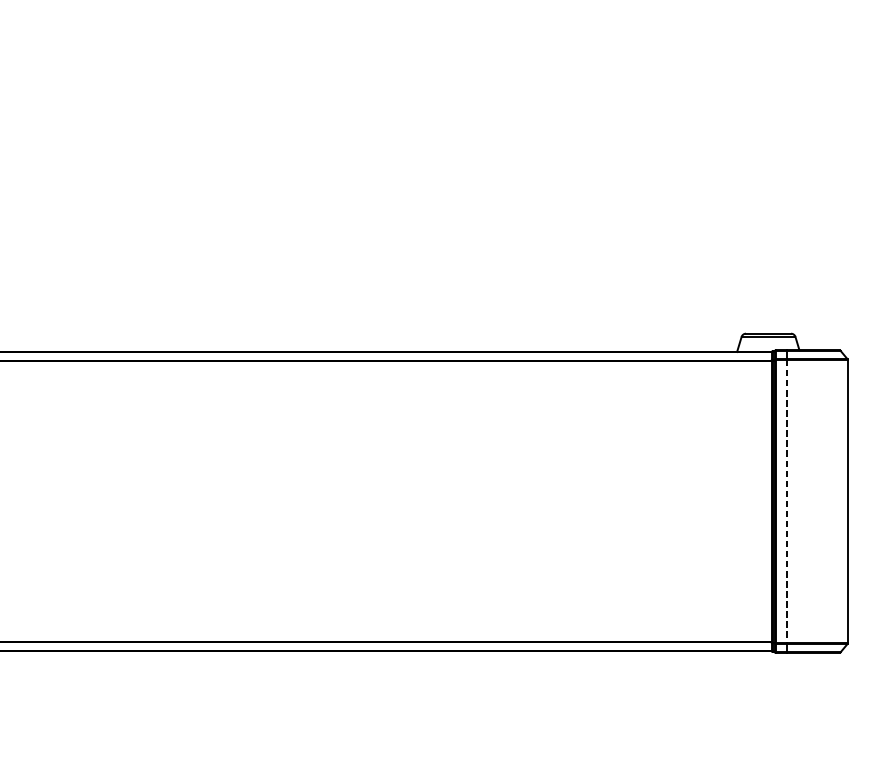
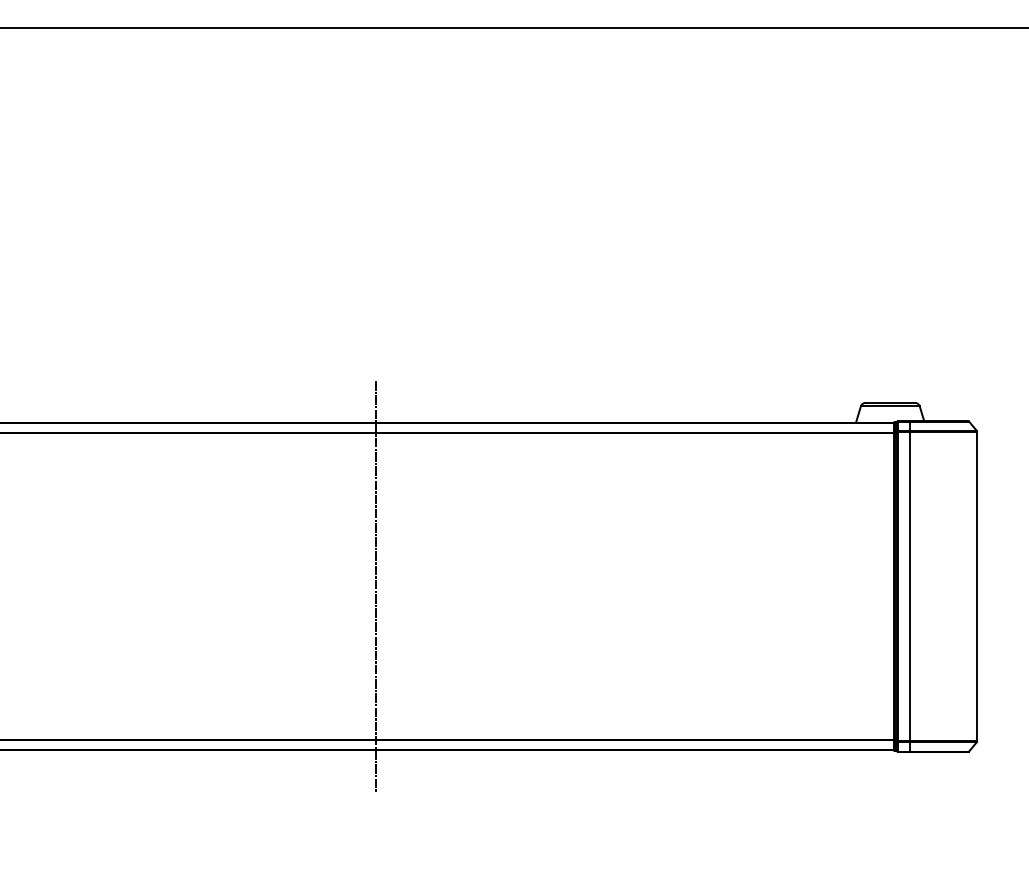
line: (298, 501) -> (376, 586), added
line: (786, 501) -> (910, 586), dashed -> solid

